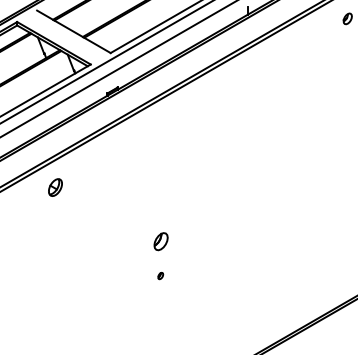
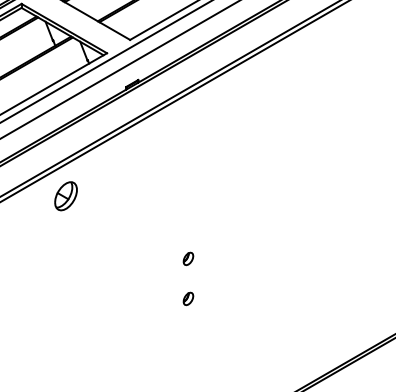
part: (55, 187) -> (66, 196), size x1.43
part: (160, 241) -> (188, 258), size x0.62
part: (160, 275) -> (188, 298), size x1.67

